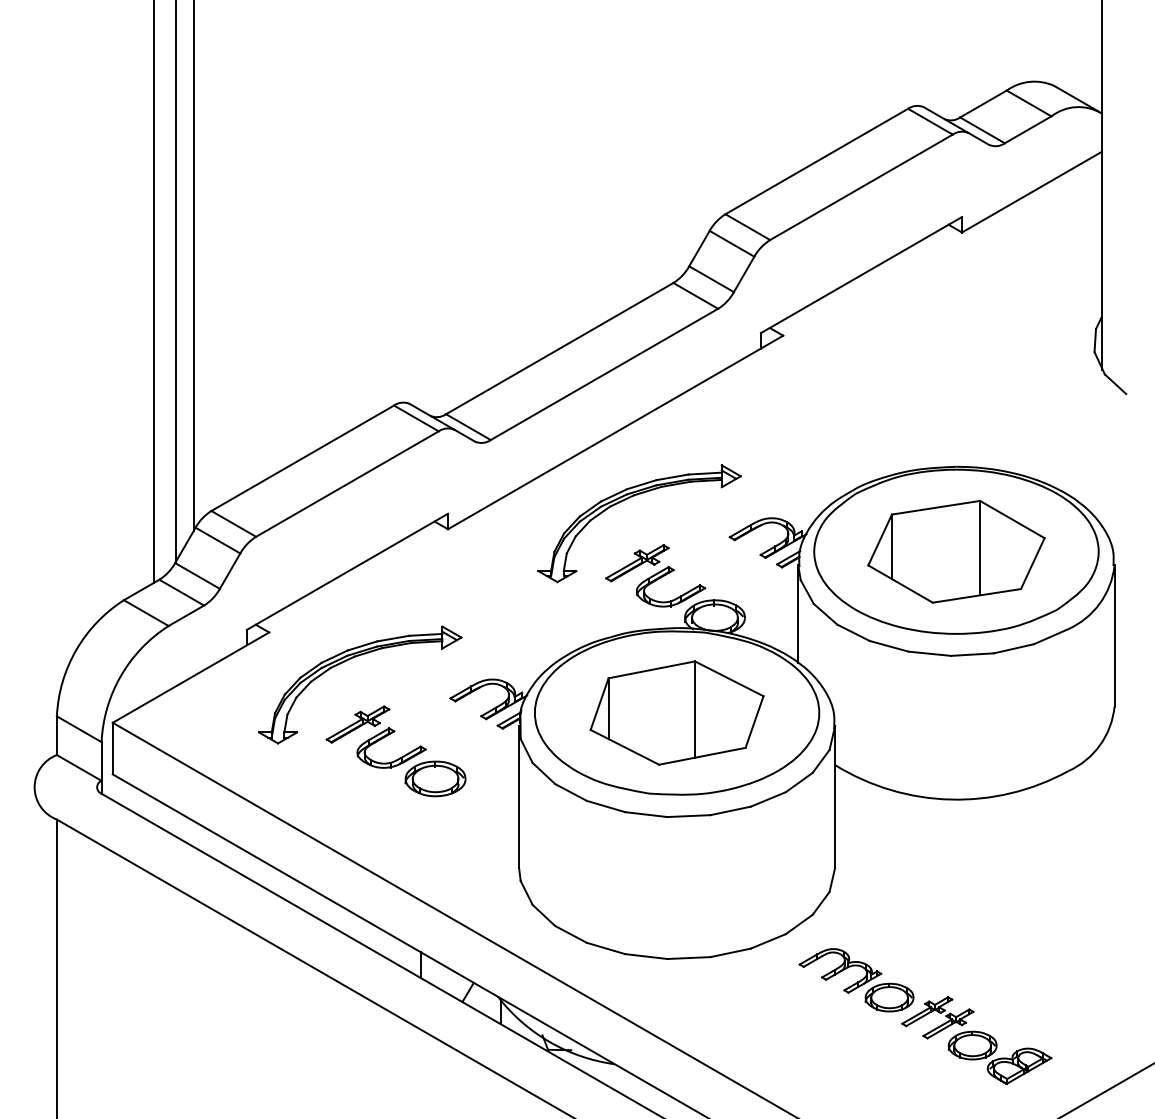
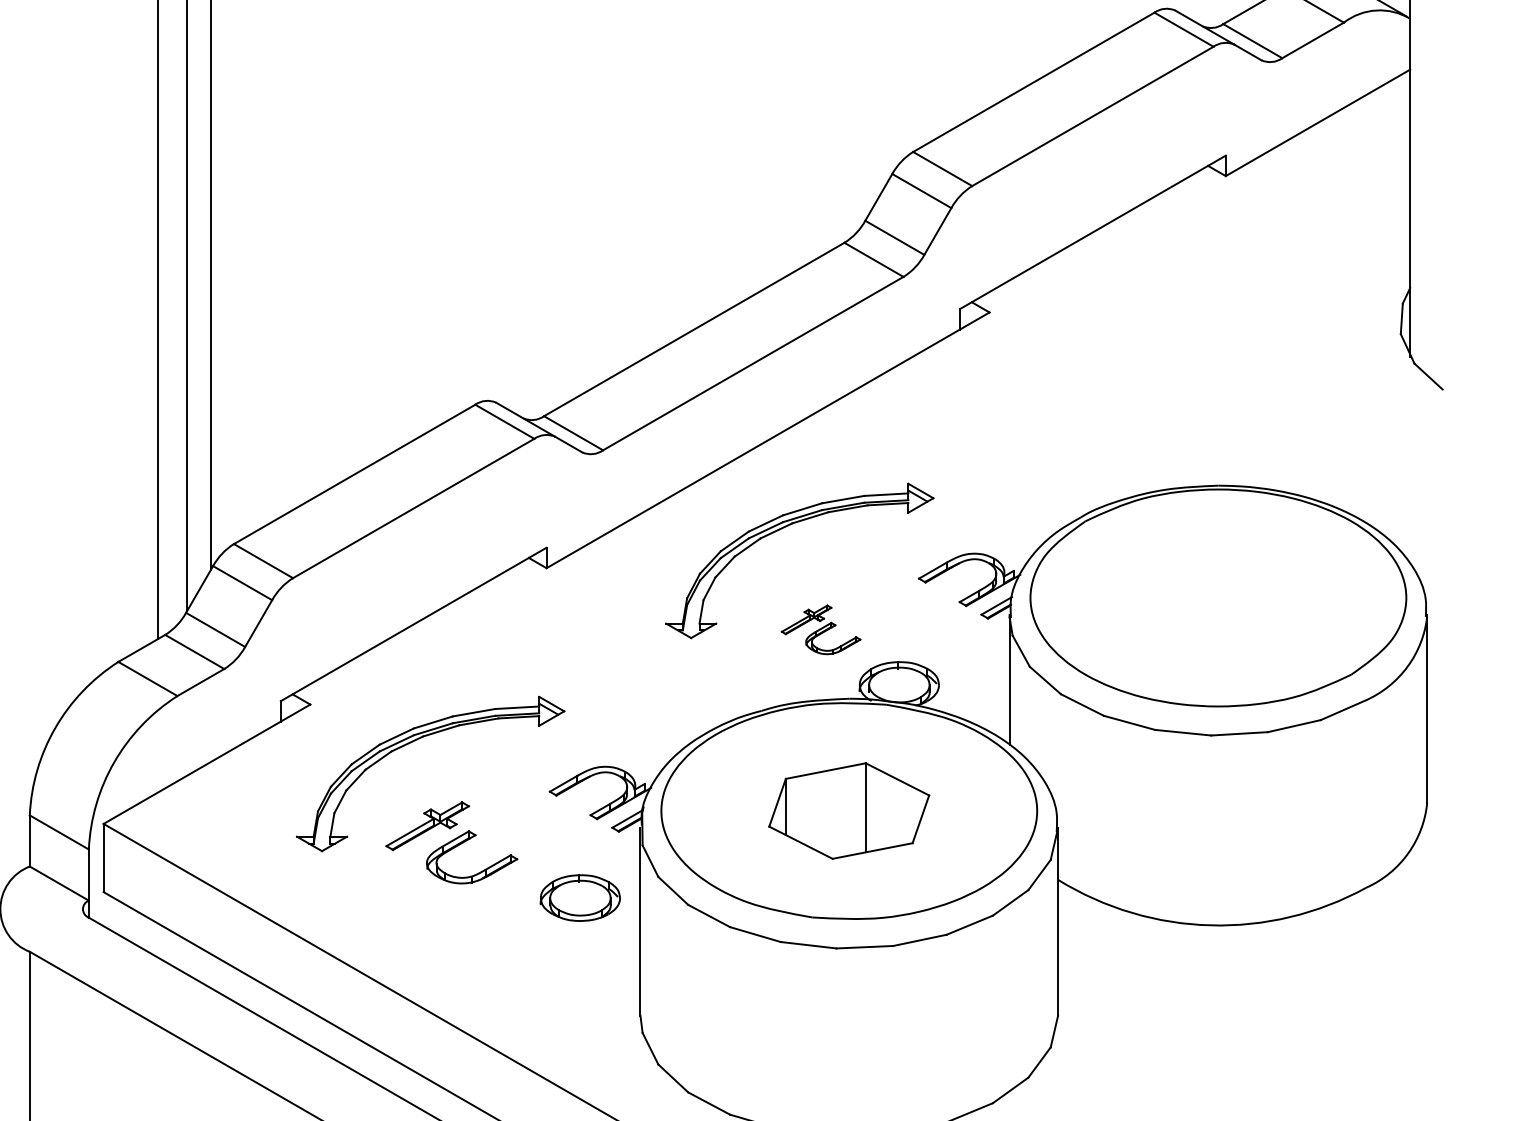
part: (956, 551) -> (1218, 597), removed
part: (655, 575) -> (820, 629), size x0.6
part: (676, 712) -> (848, 810), size x0.7
part: (435, 778) -> (580, 897), moved

